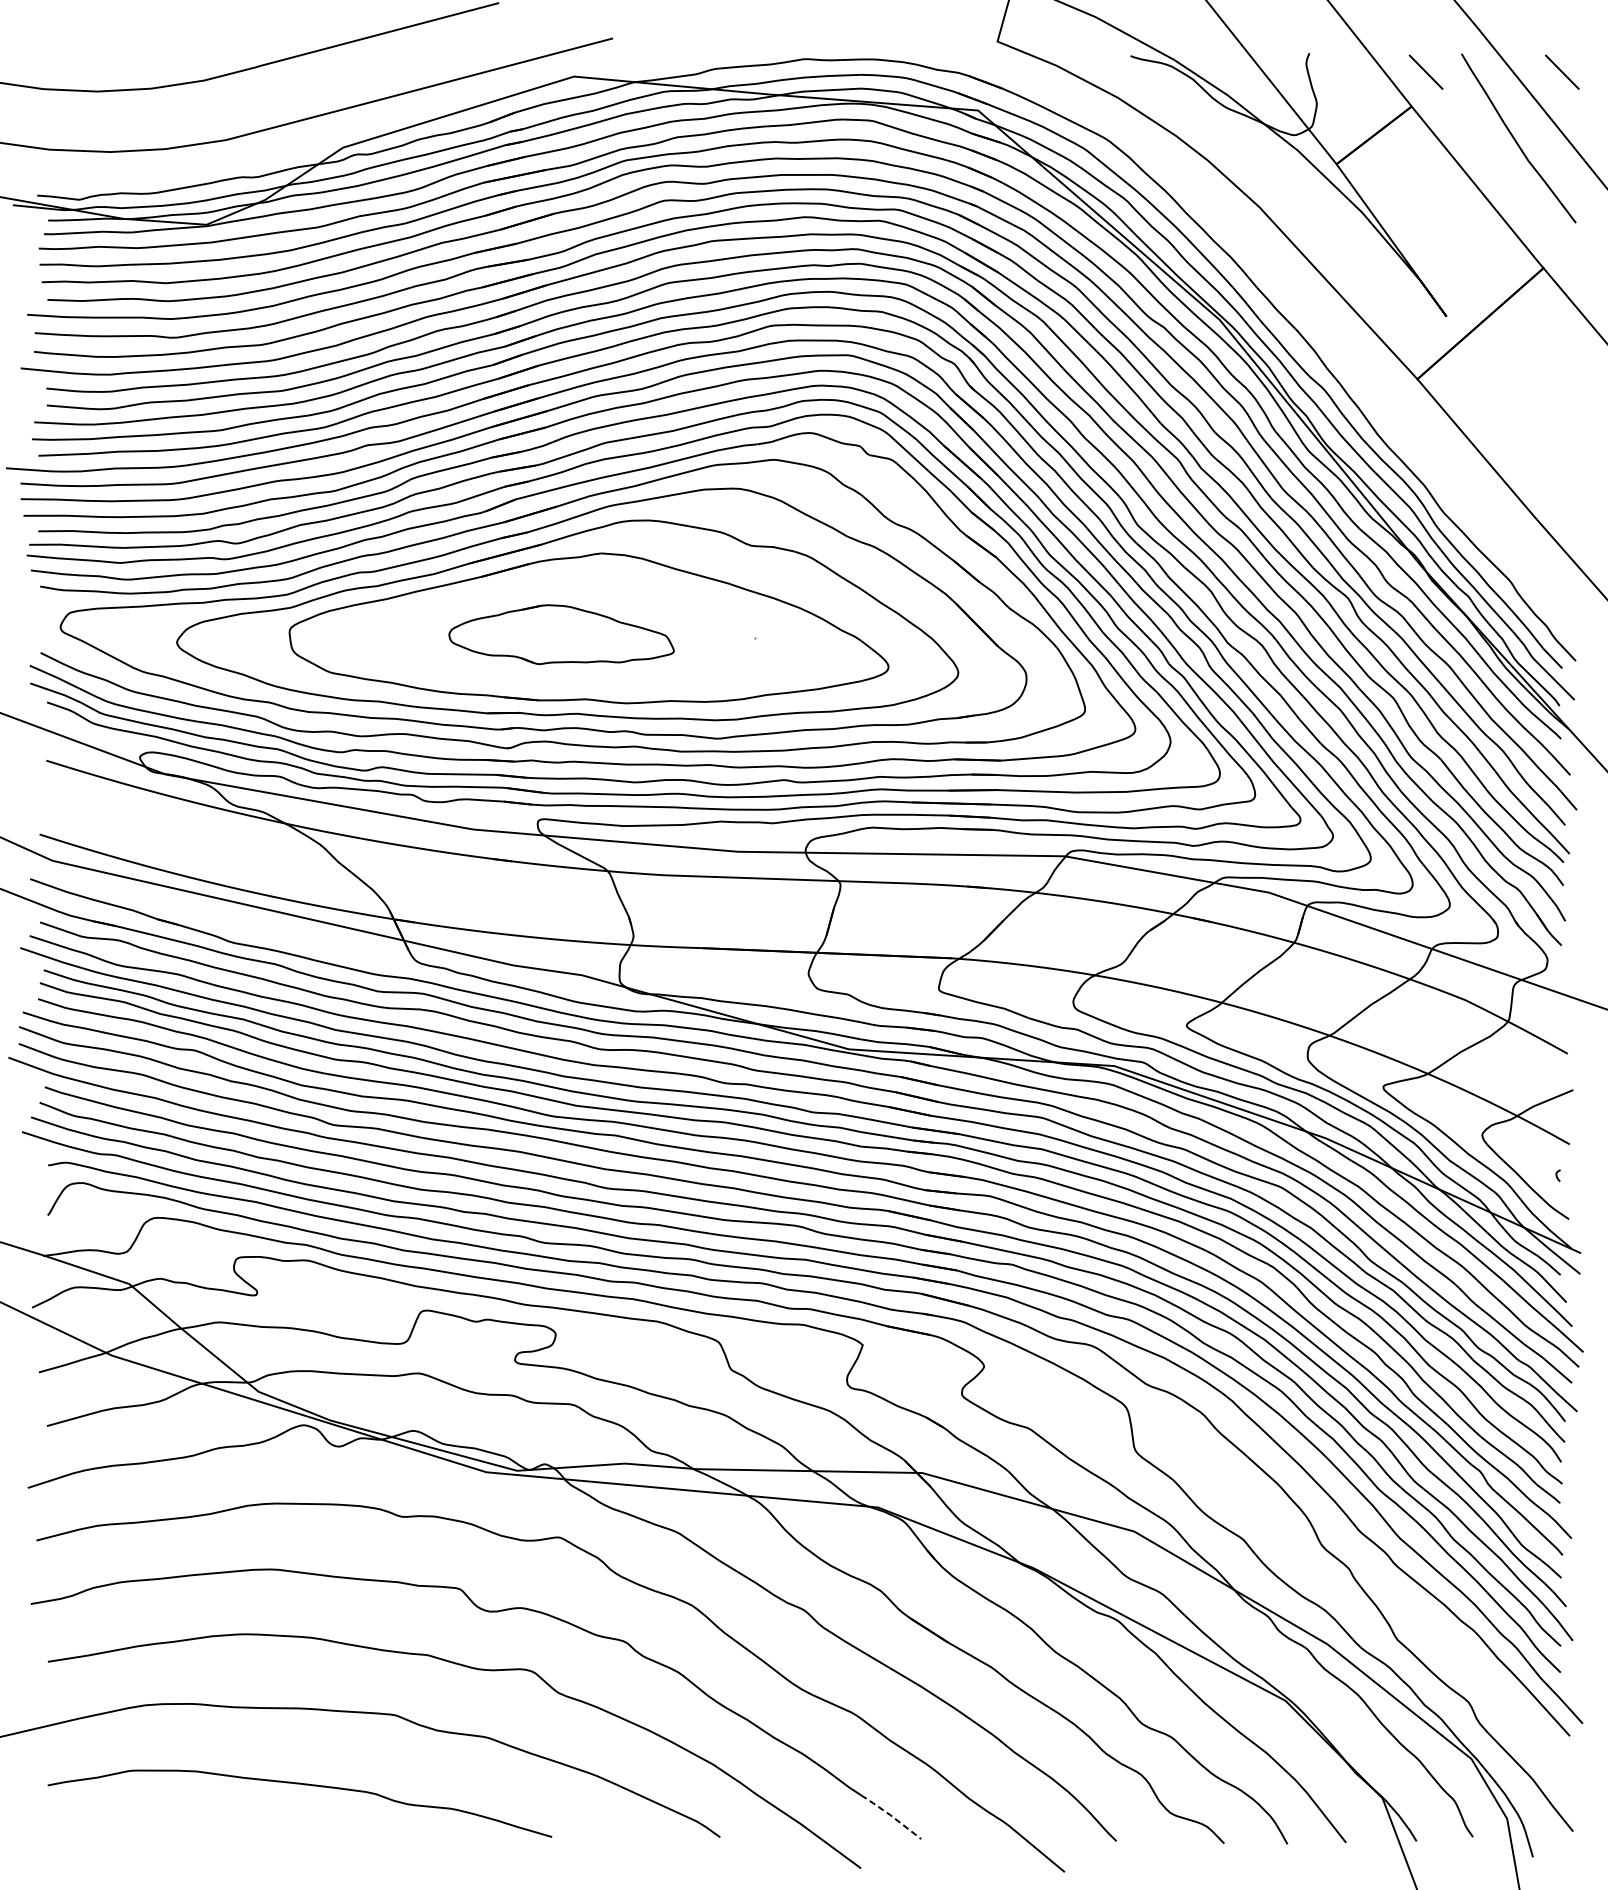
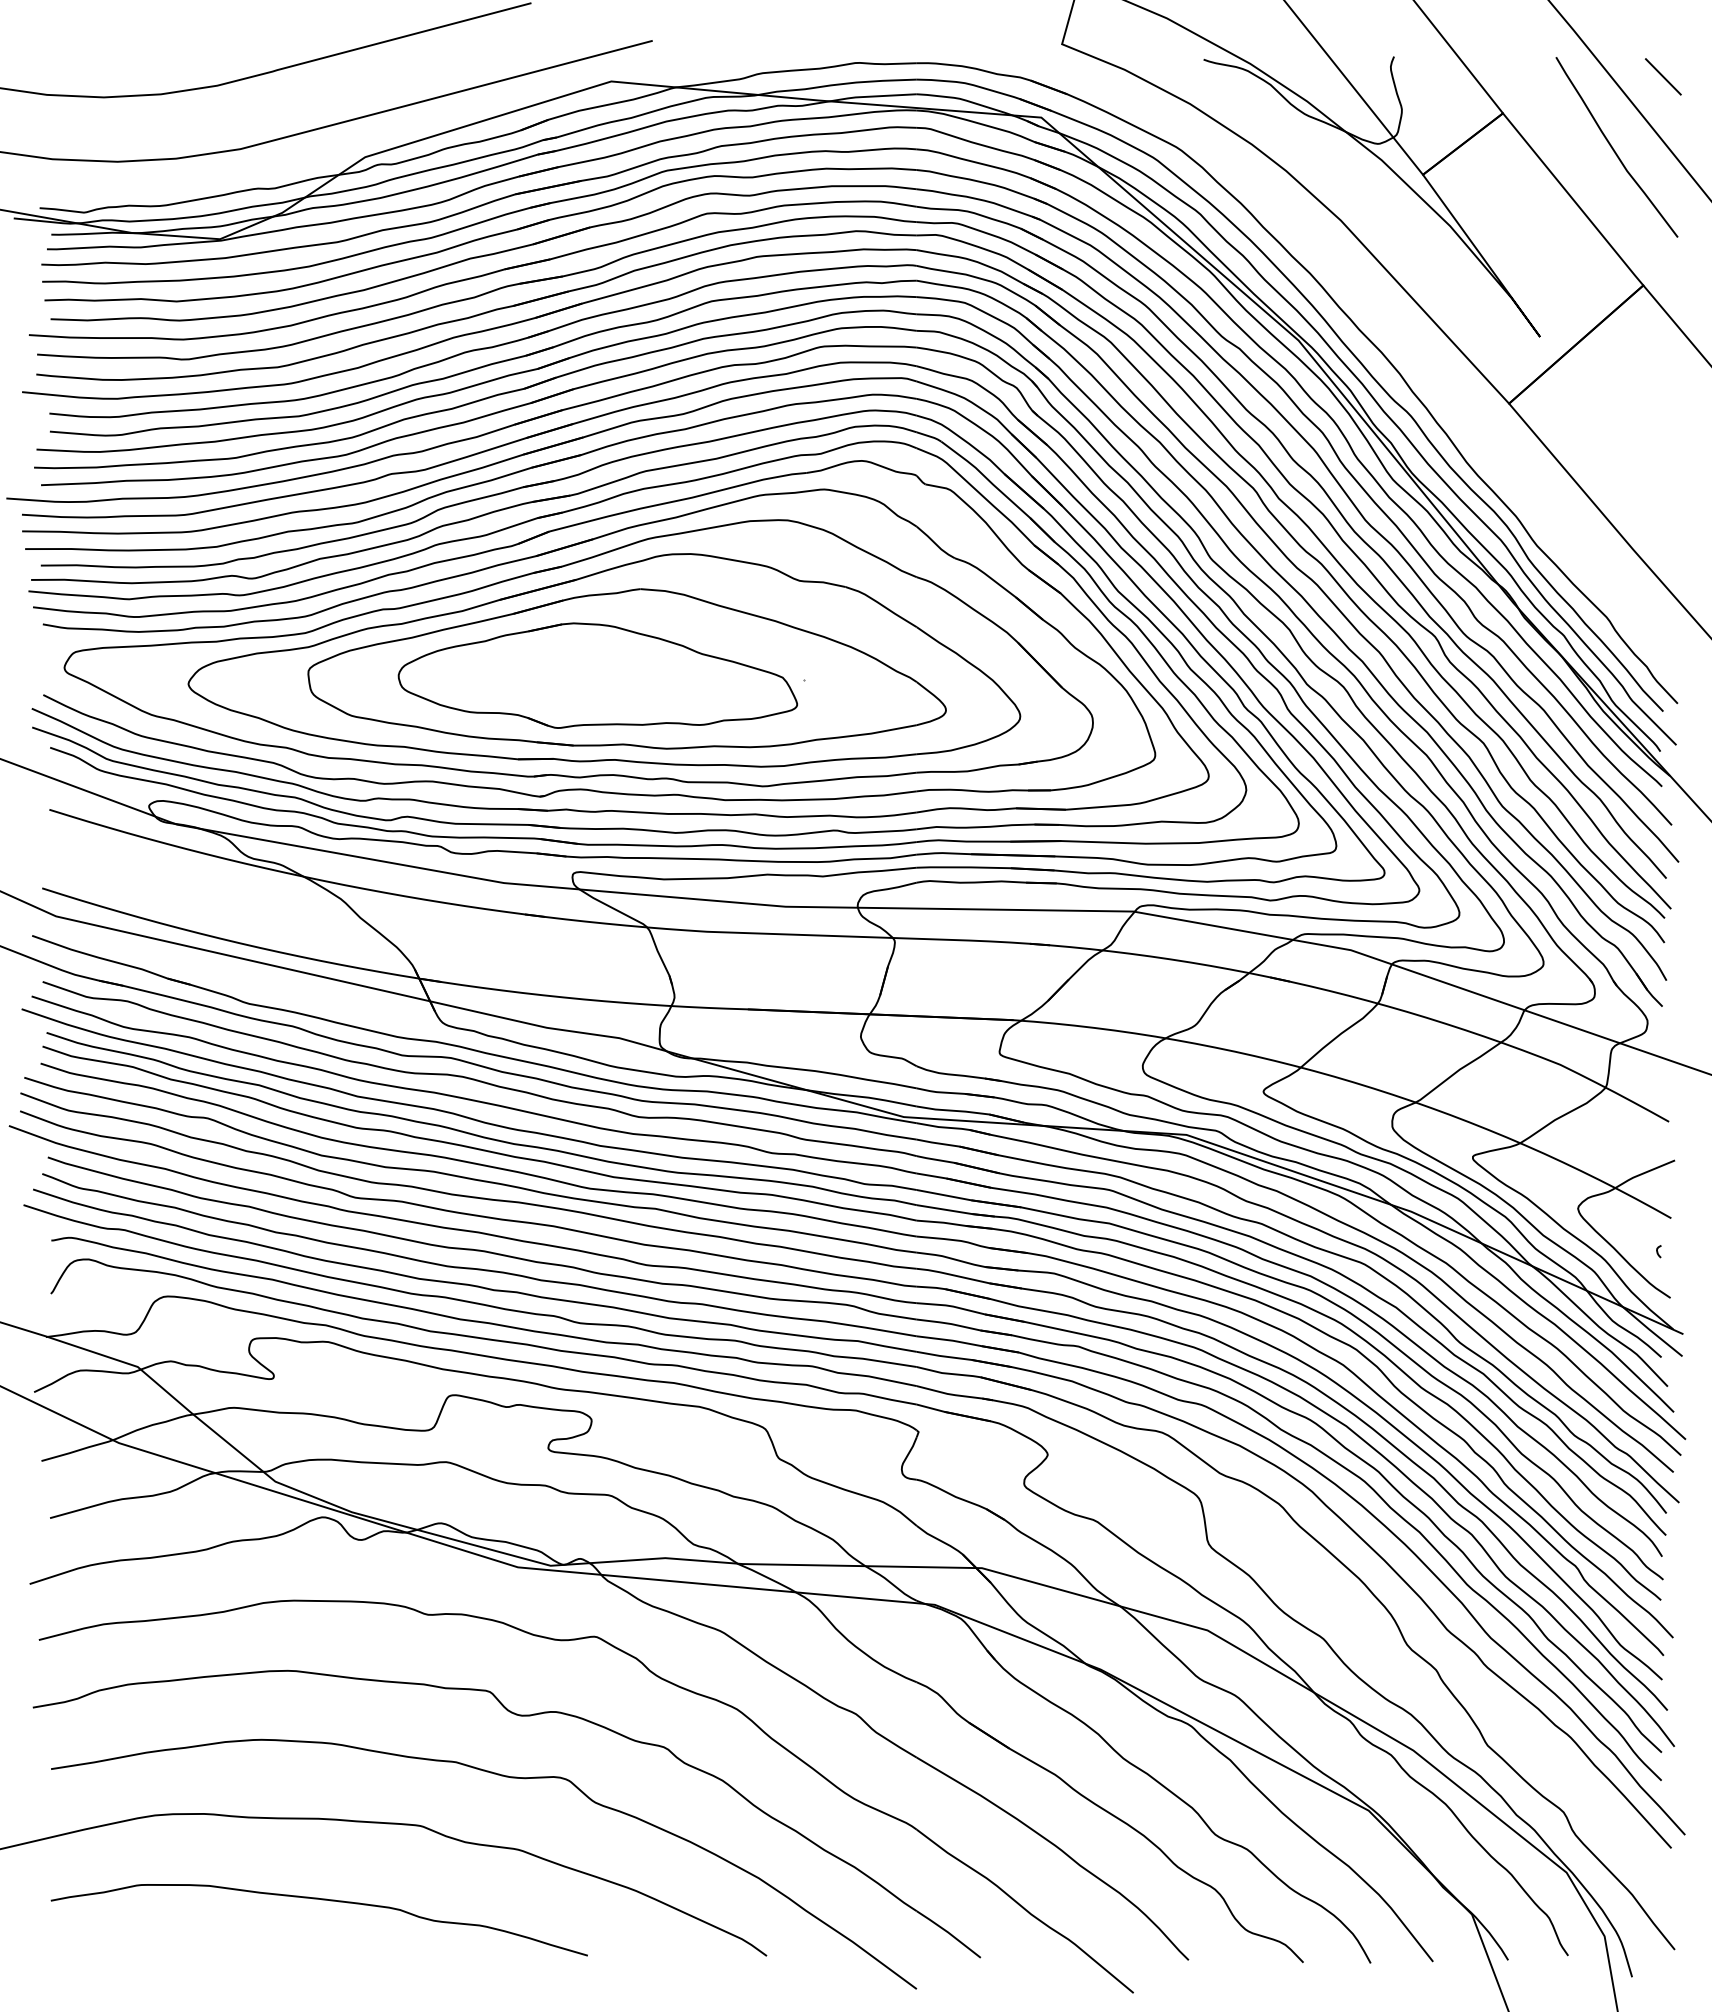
line: (1426, 71) -> (1518, 76), removed
part: (561, 634) -> (597, 675), size x1.67
line: (890, 1816) -> (948, 1933), dashed -> solid

